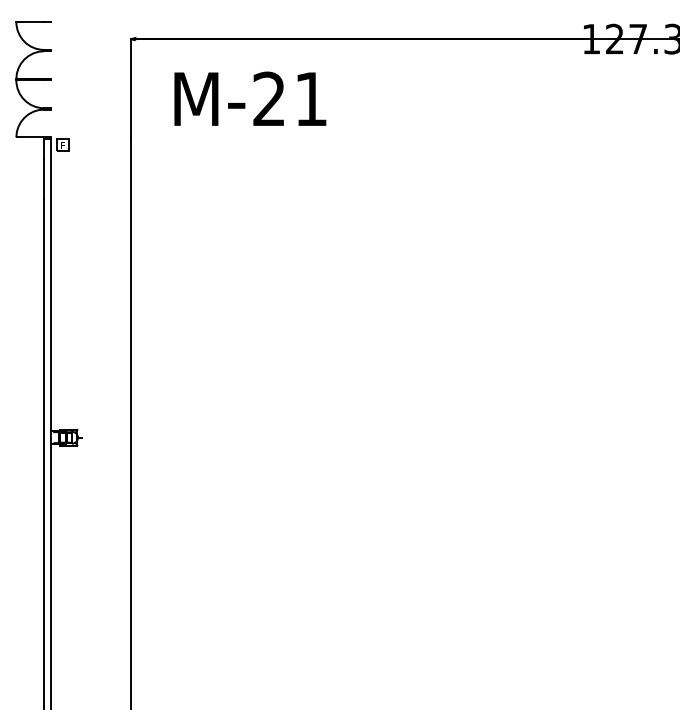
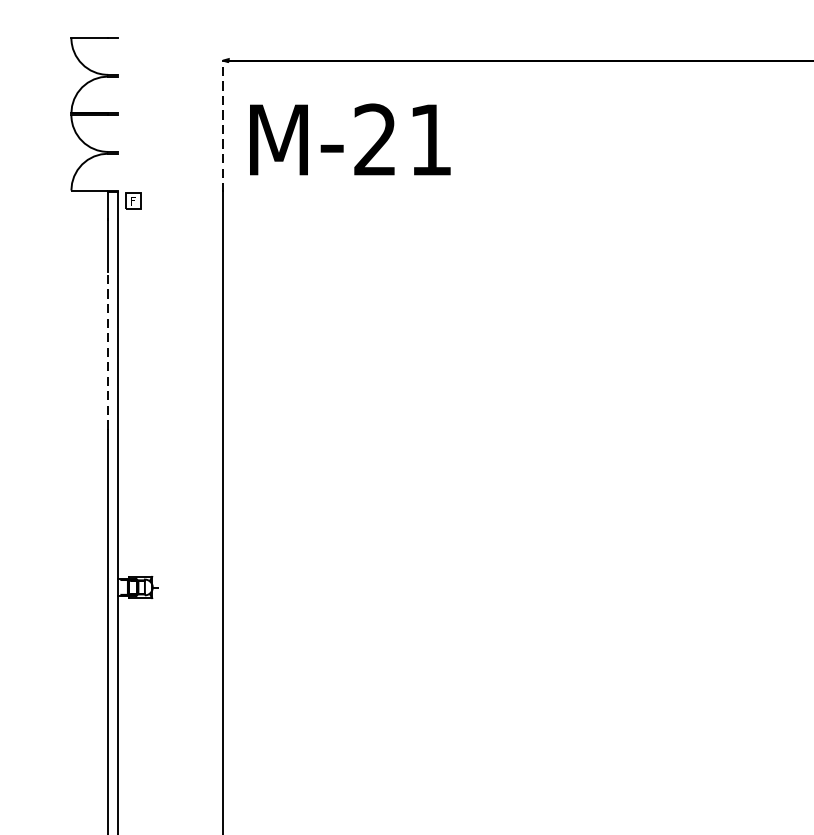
line: (131, 88) -> (223, 125), solid -> dashed
text: (250, 98) -> (350, 139), moved
line: (44, 258) -> (108, 350), solid -> dashed

